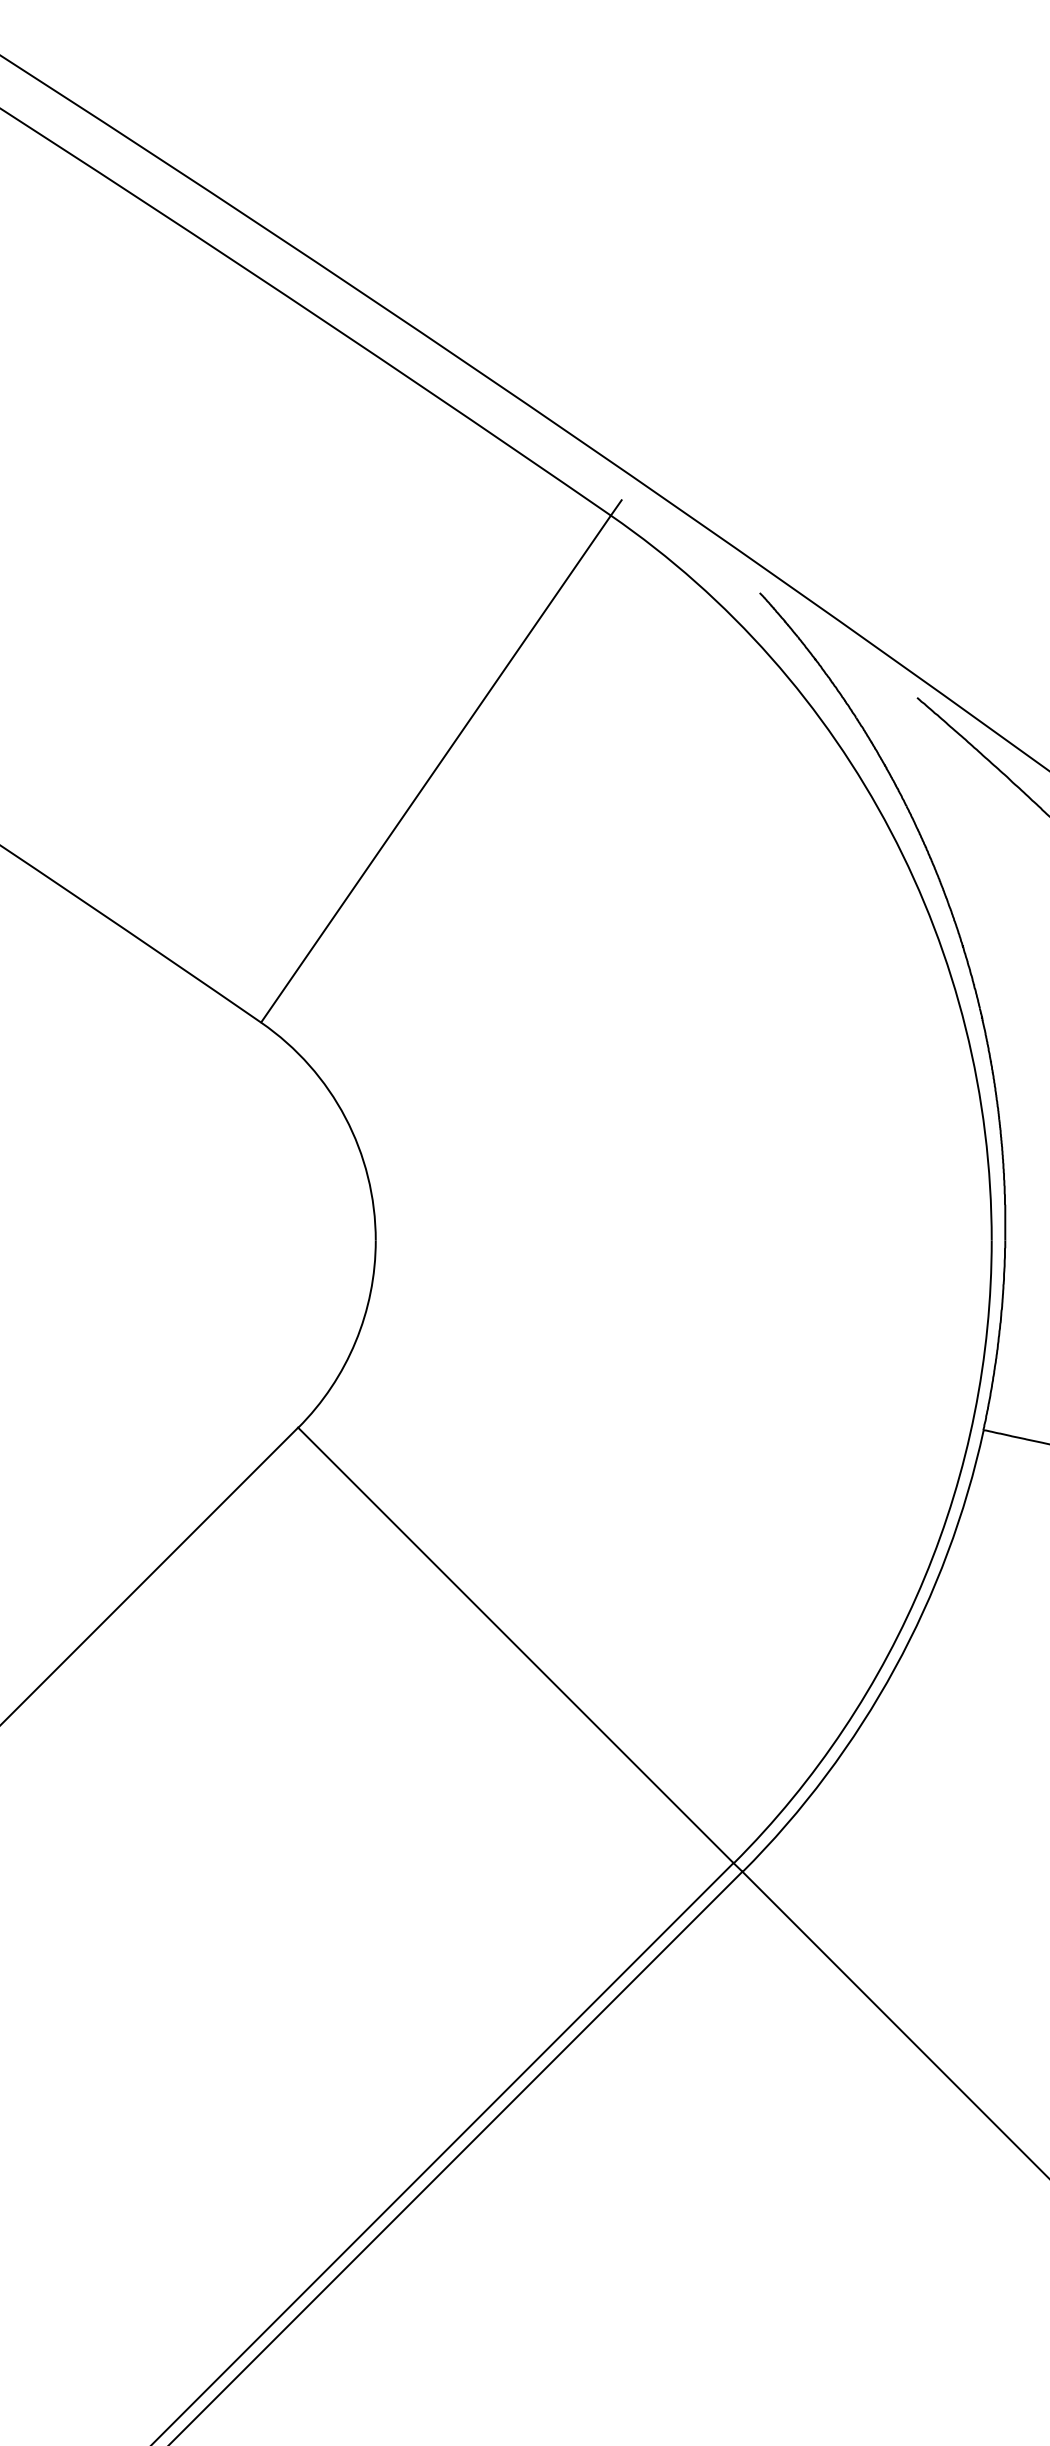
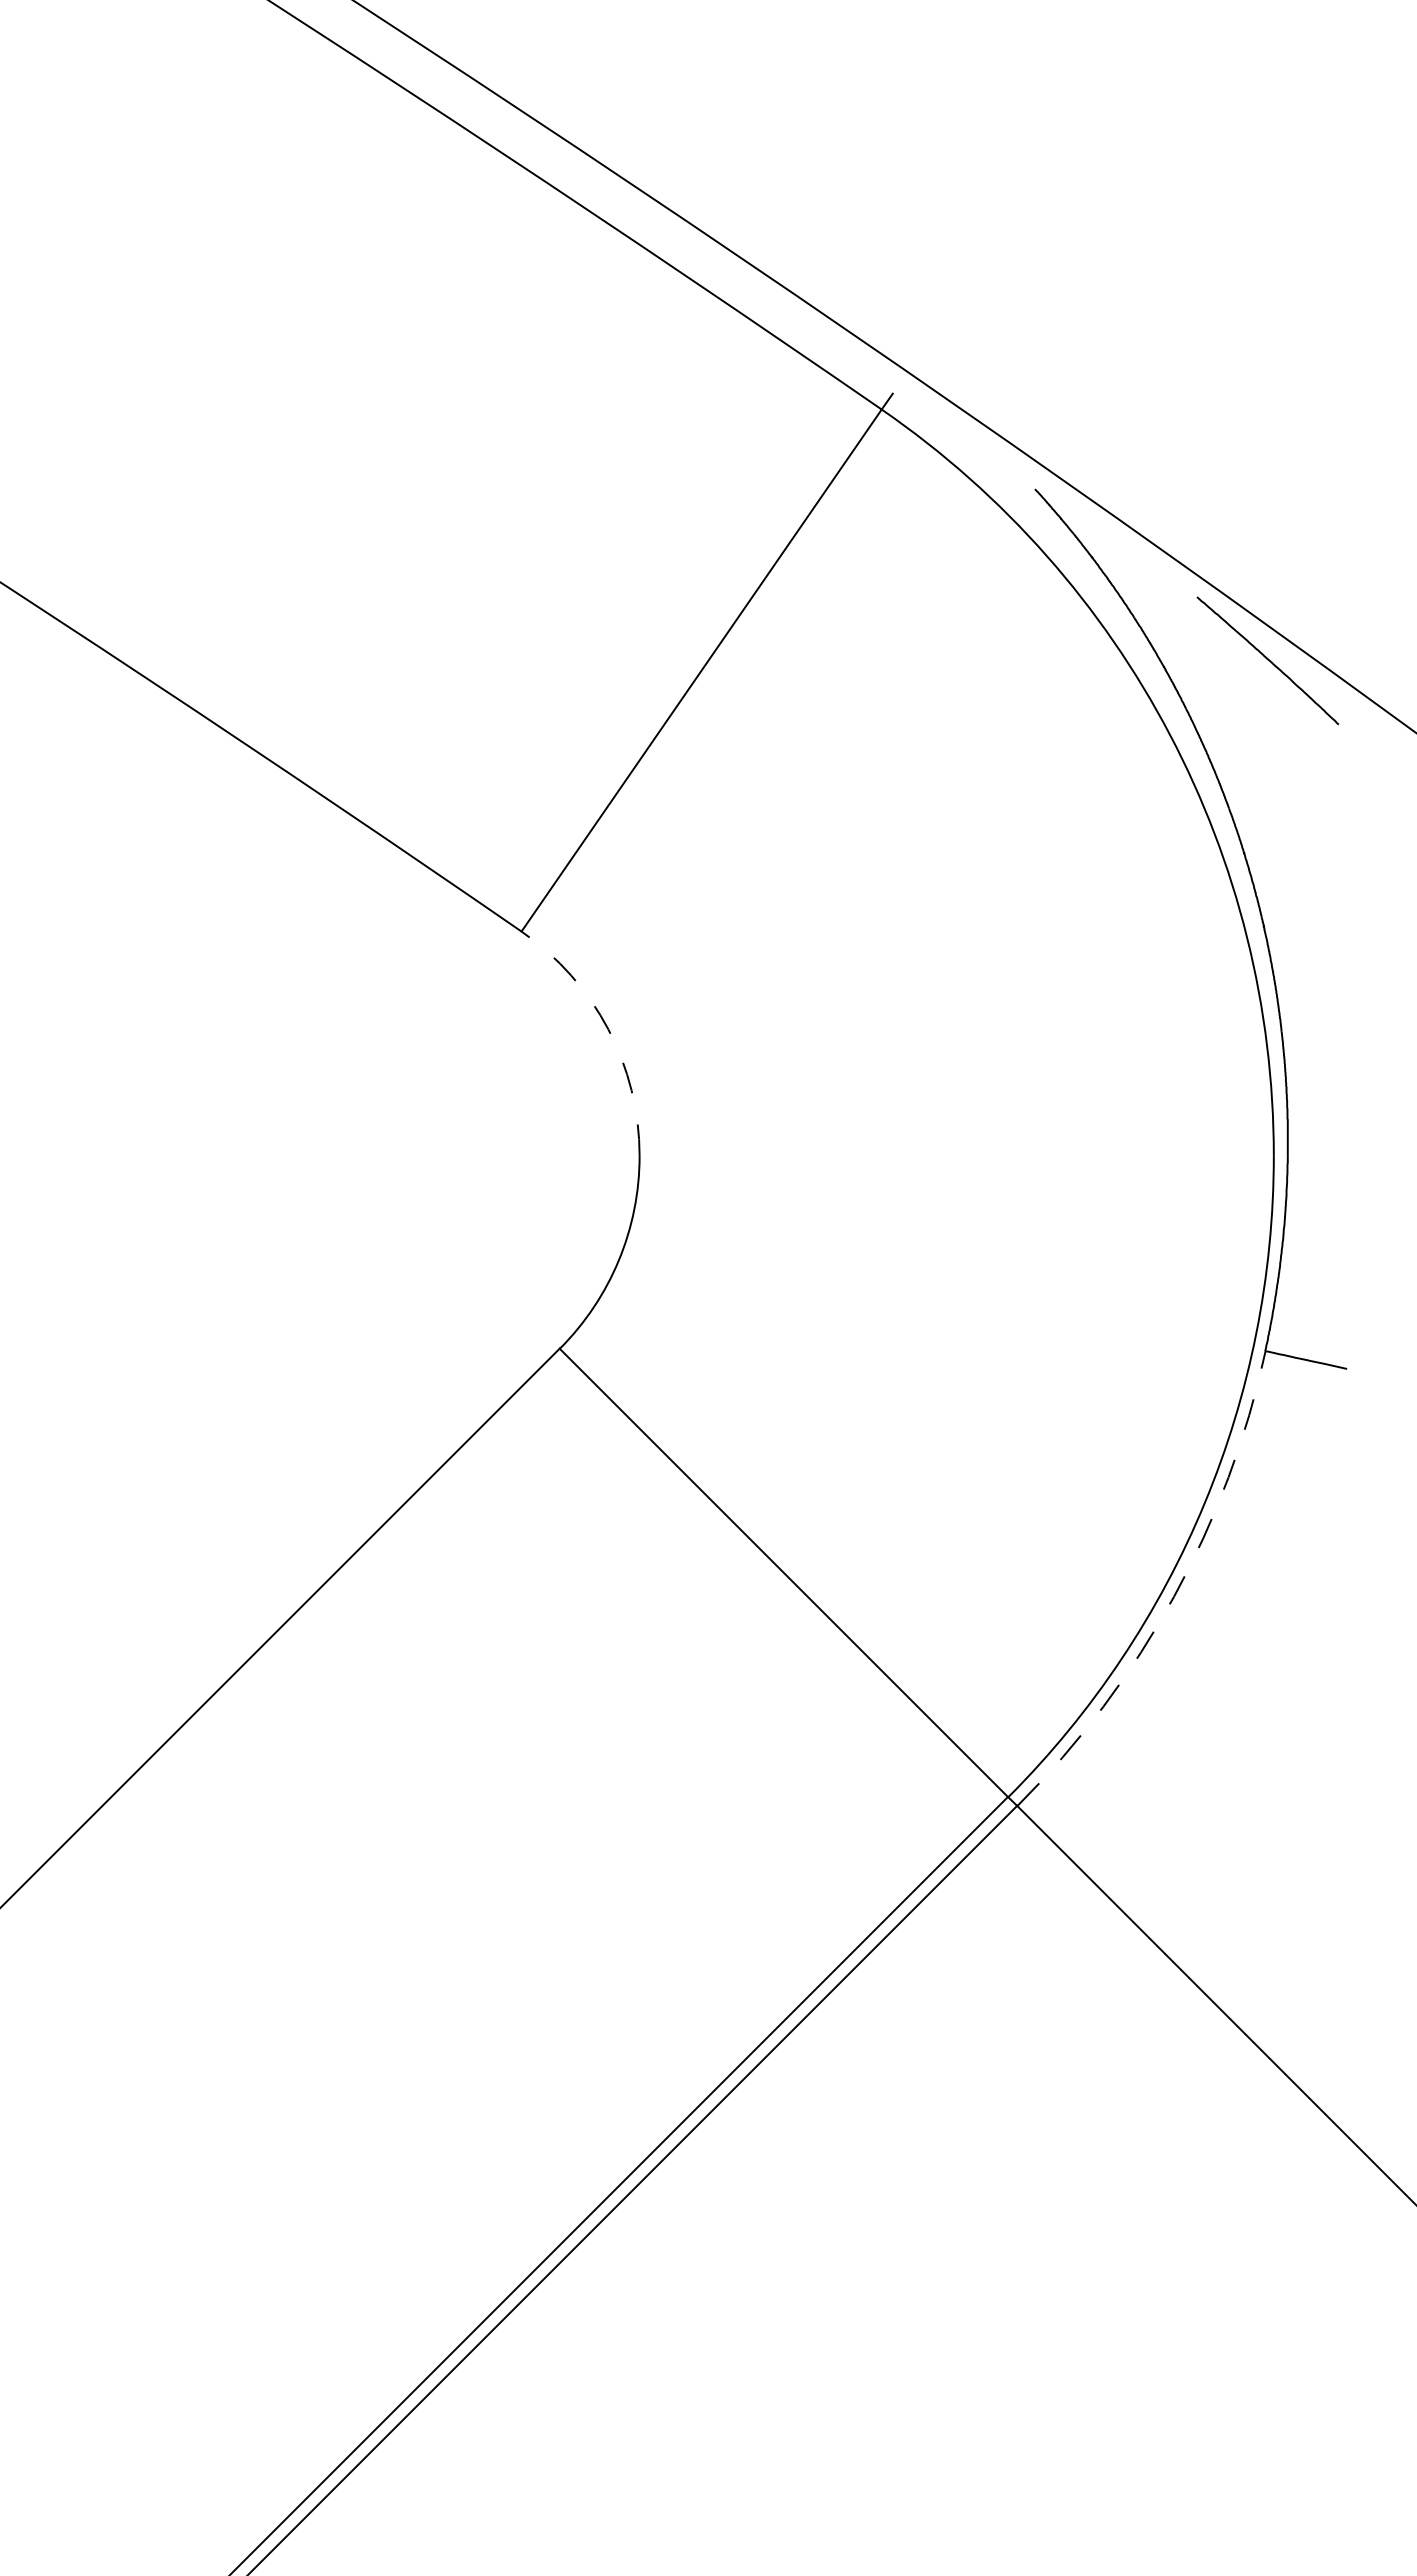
arc: (345, 1117) -> (608, 1029), solid -> dashed
arc: (895, 1668) -> (1174, 1596), solid -> dashed

